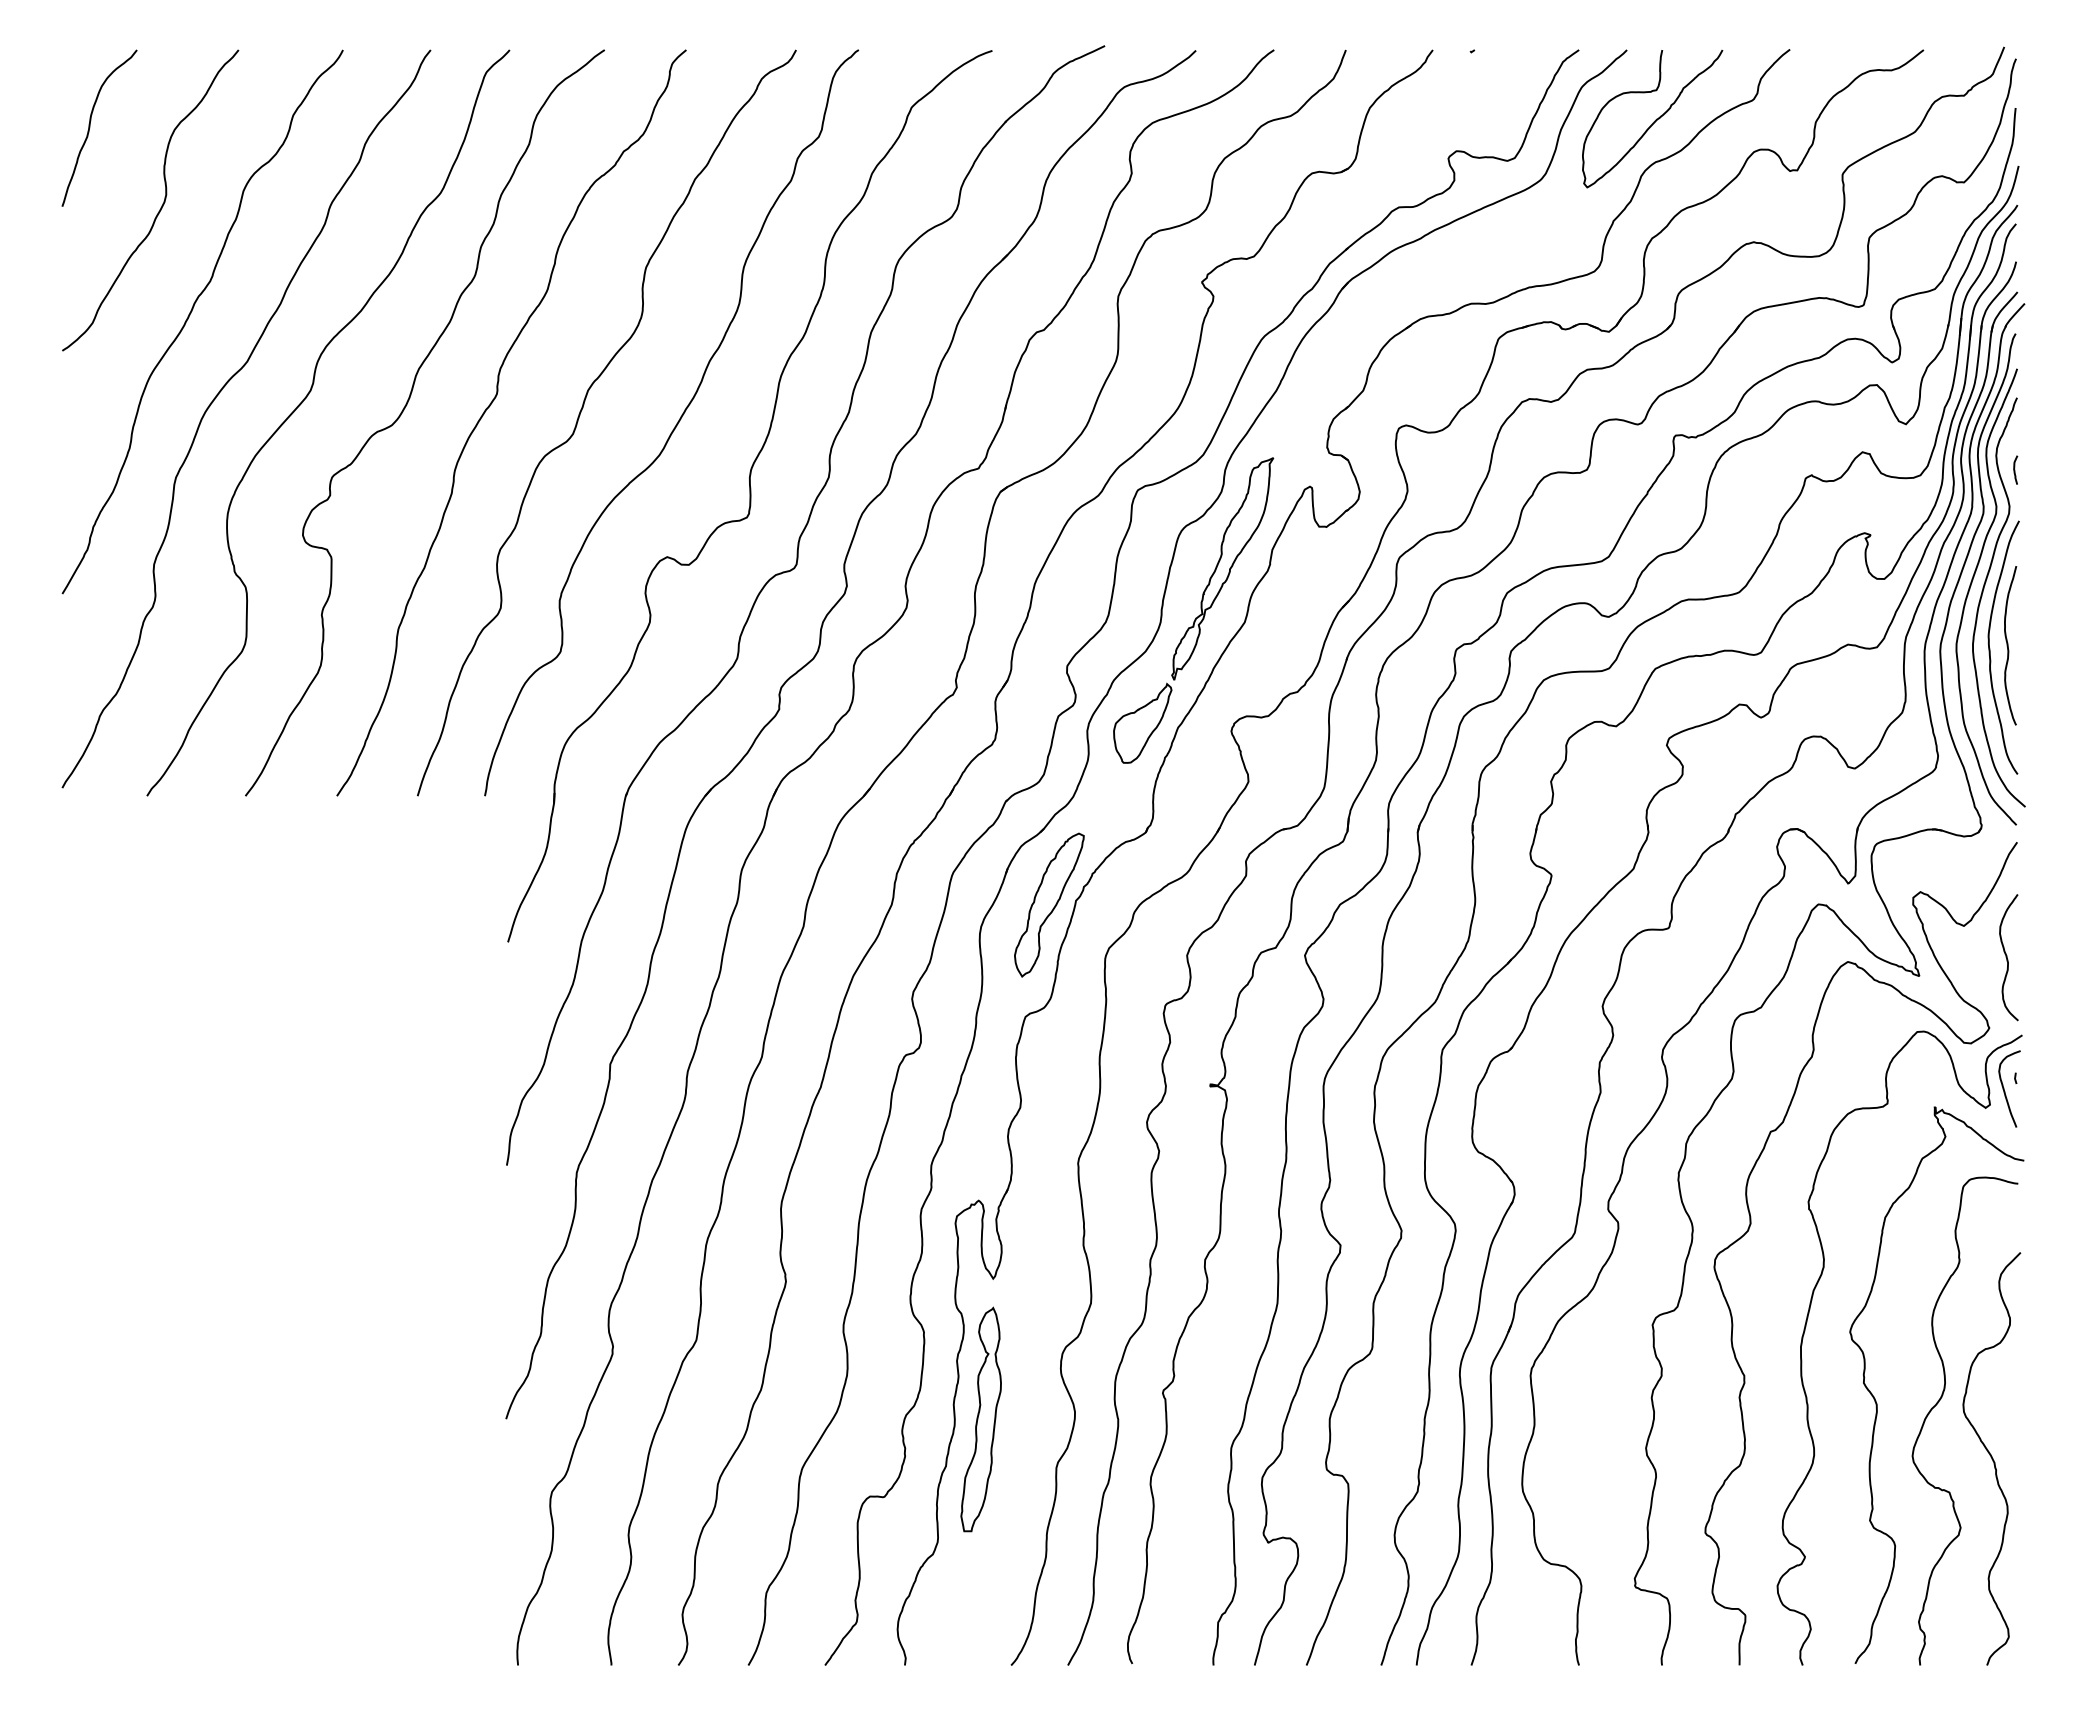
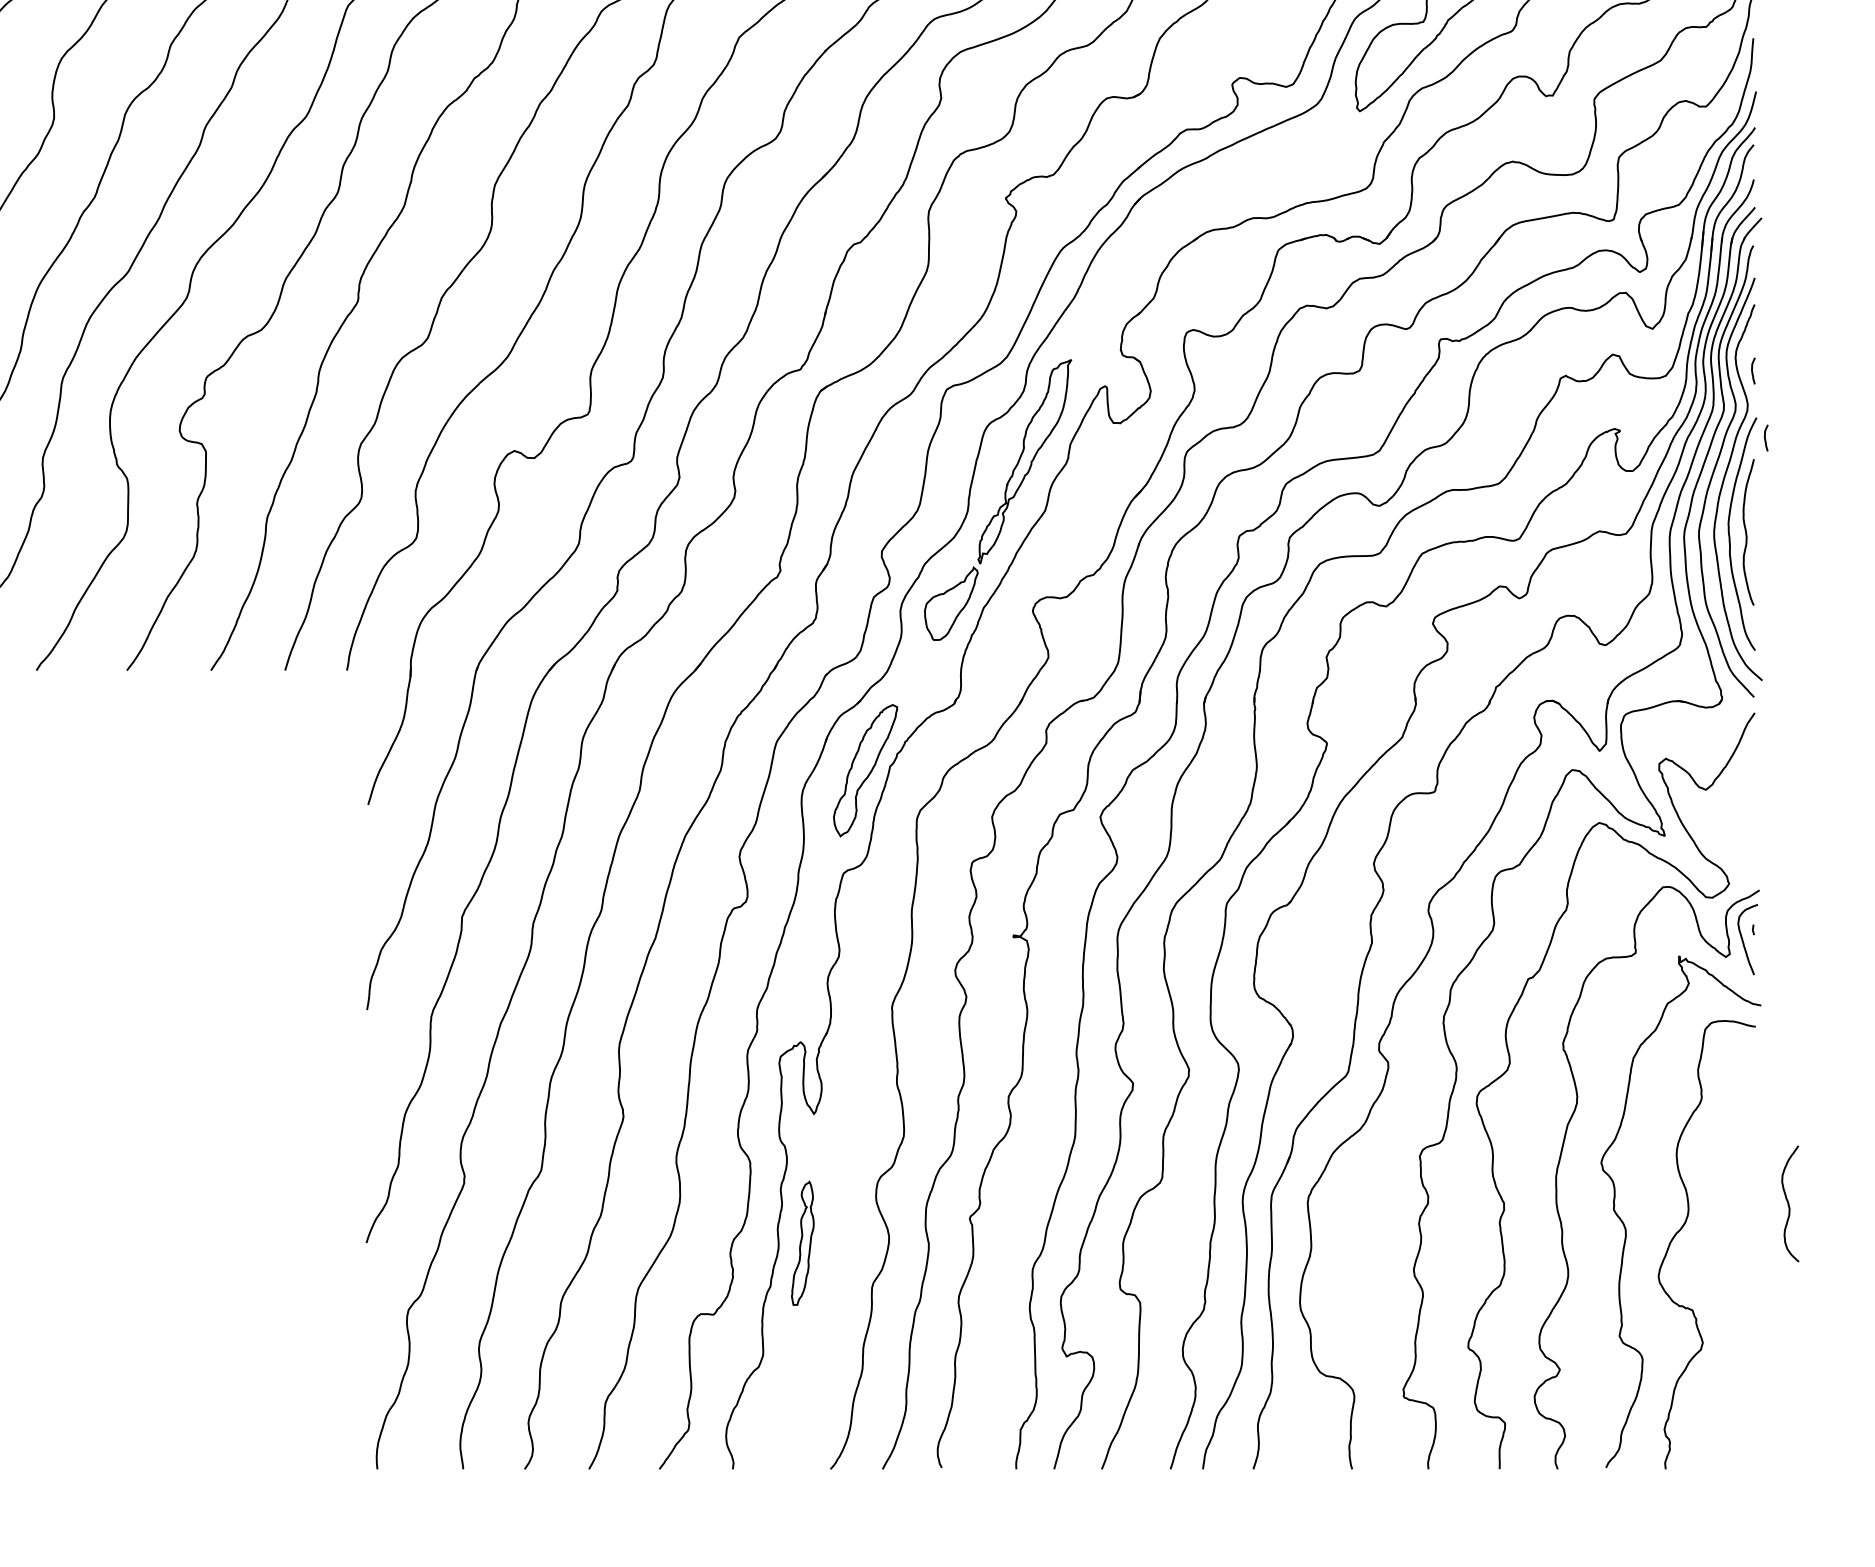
curve: (2029, 542) -> (1766, 437), added
curve: (2007, 957) -> (1789, 1203), moved
part: (980, 1419) -> (802, 1243), size x0.6
curve: (1991, 1458) -> (1731, 1279), removed

